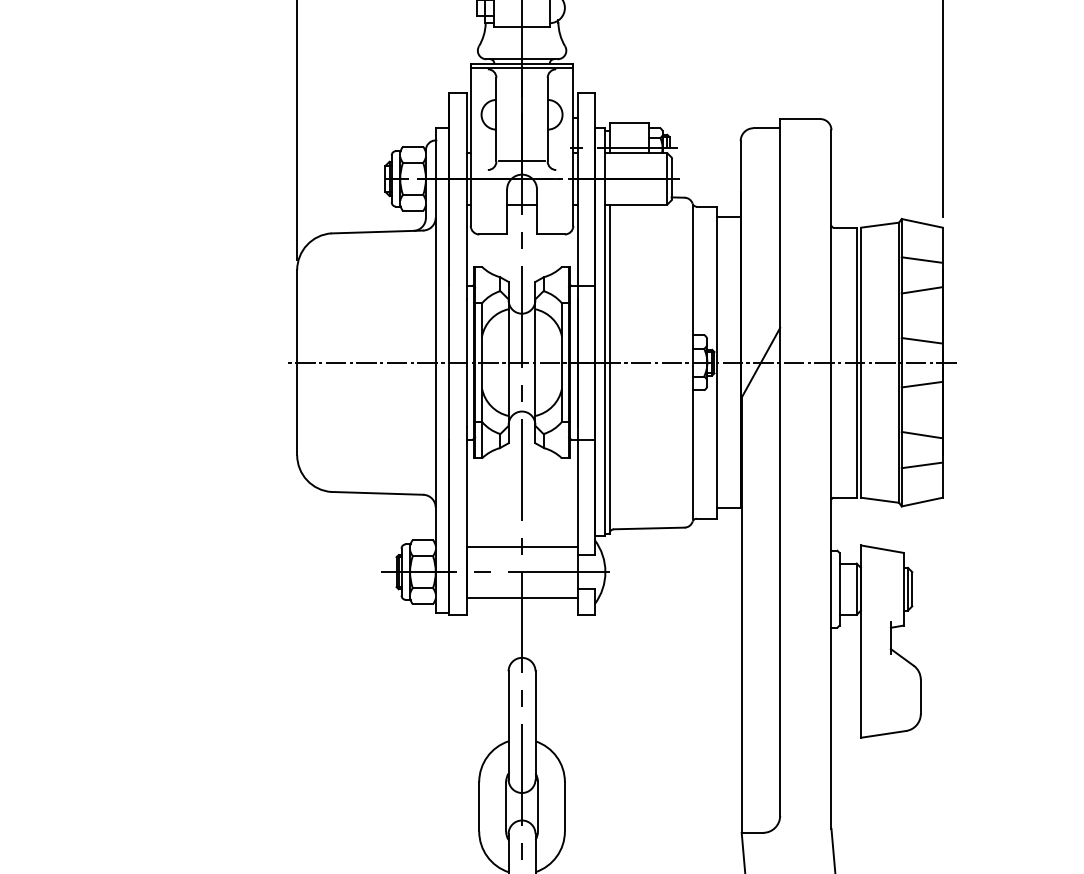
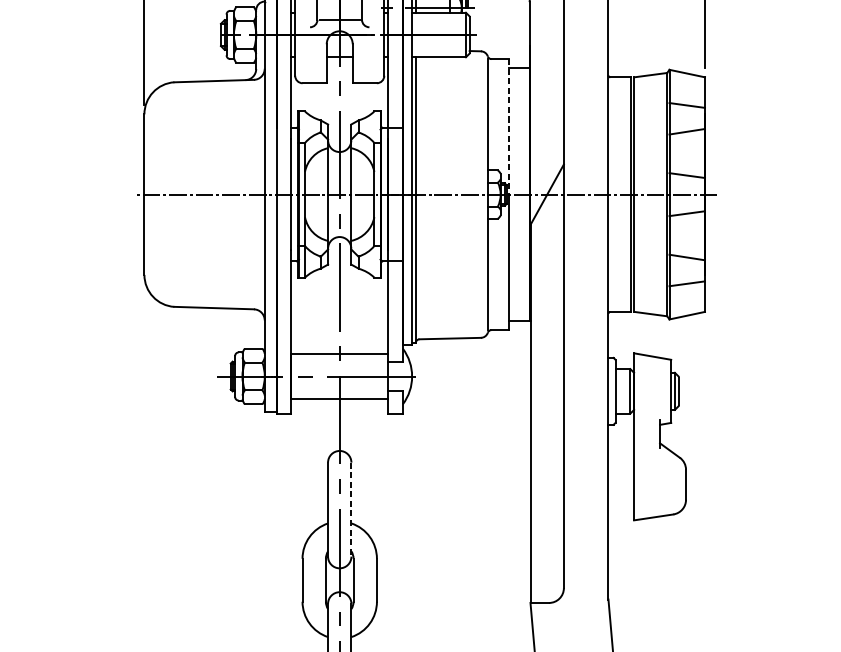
line: (716, 285) -> (508, 127), solid -> dashed
line: (535, 725) -> (351, 509), solid -> dashed

